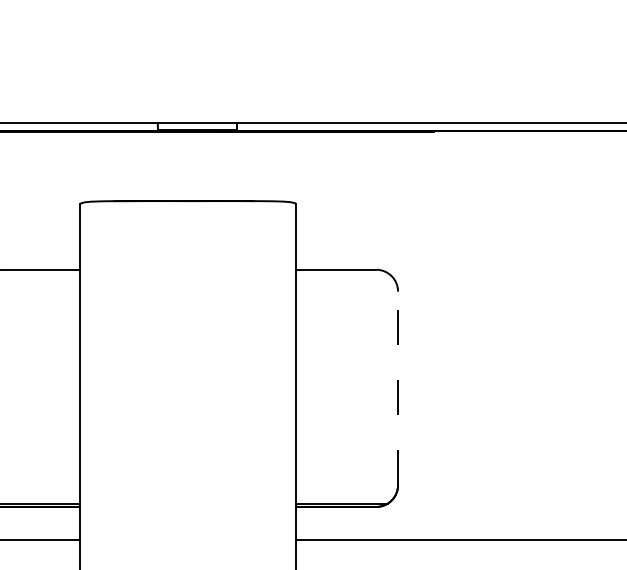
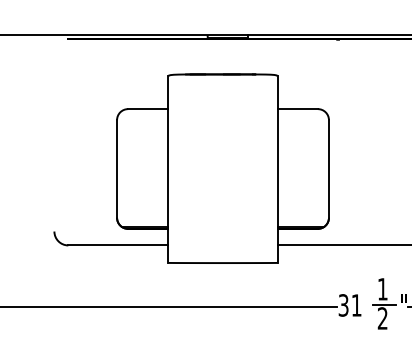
line: (397, 389) -> (328, 169), dashed -> solid

